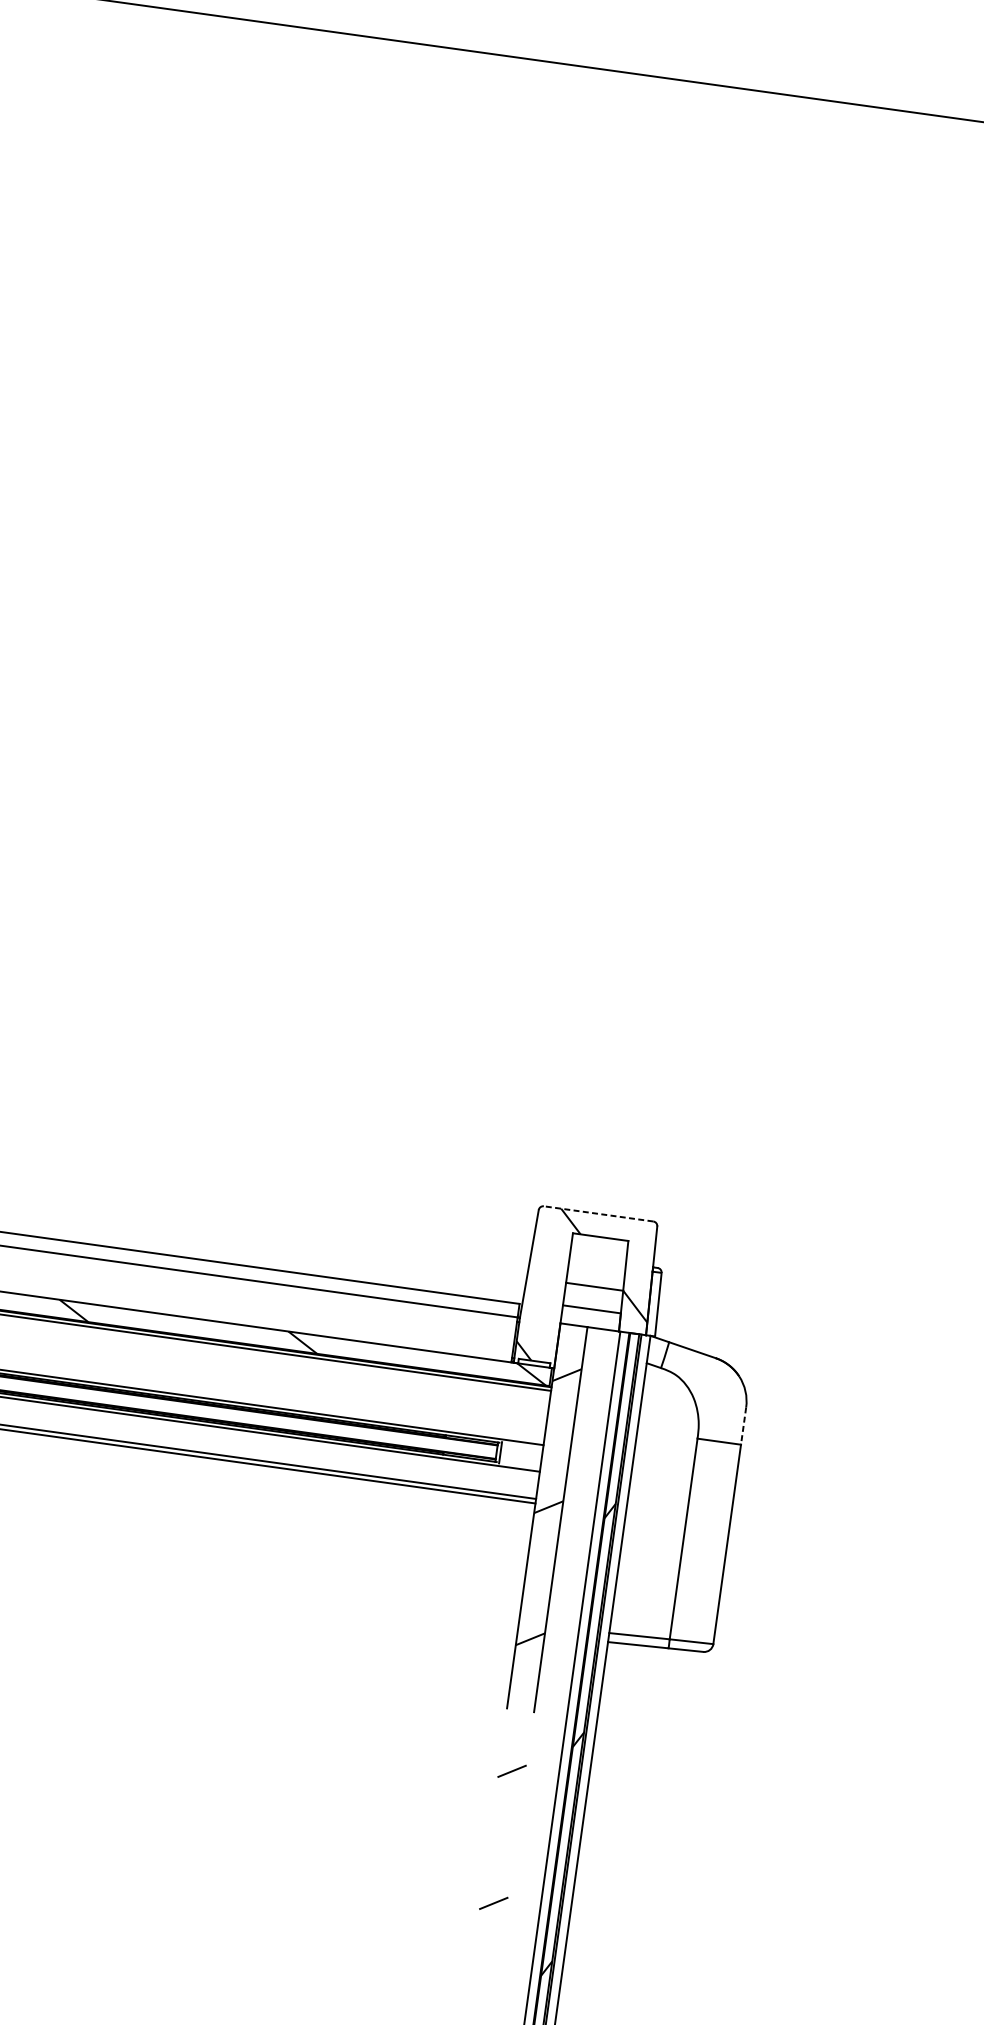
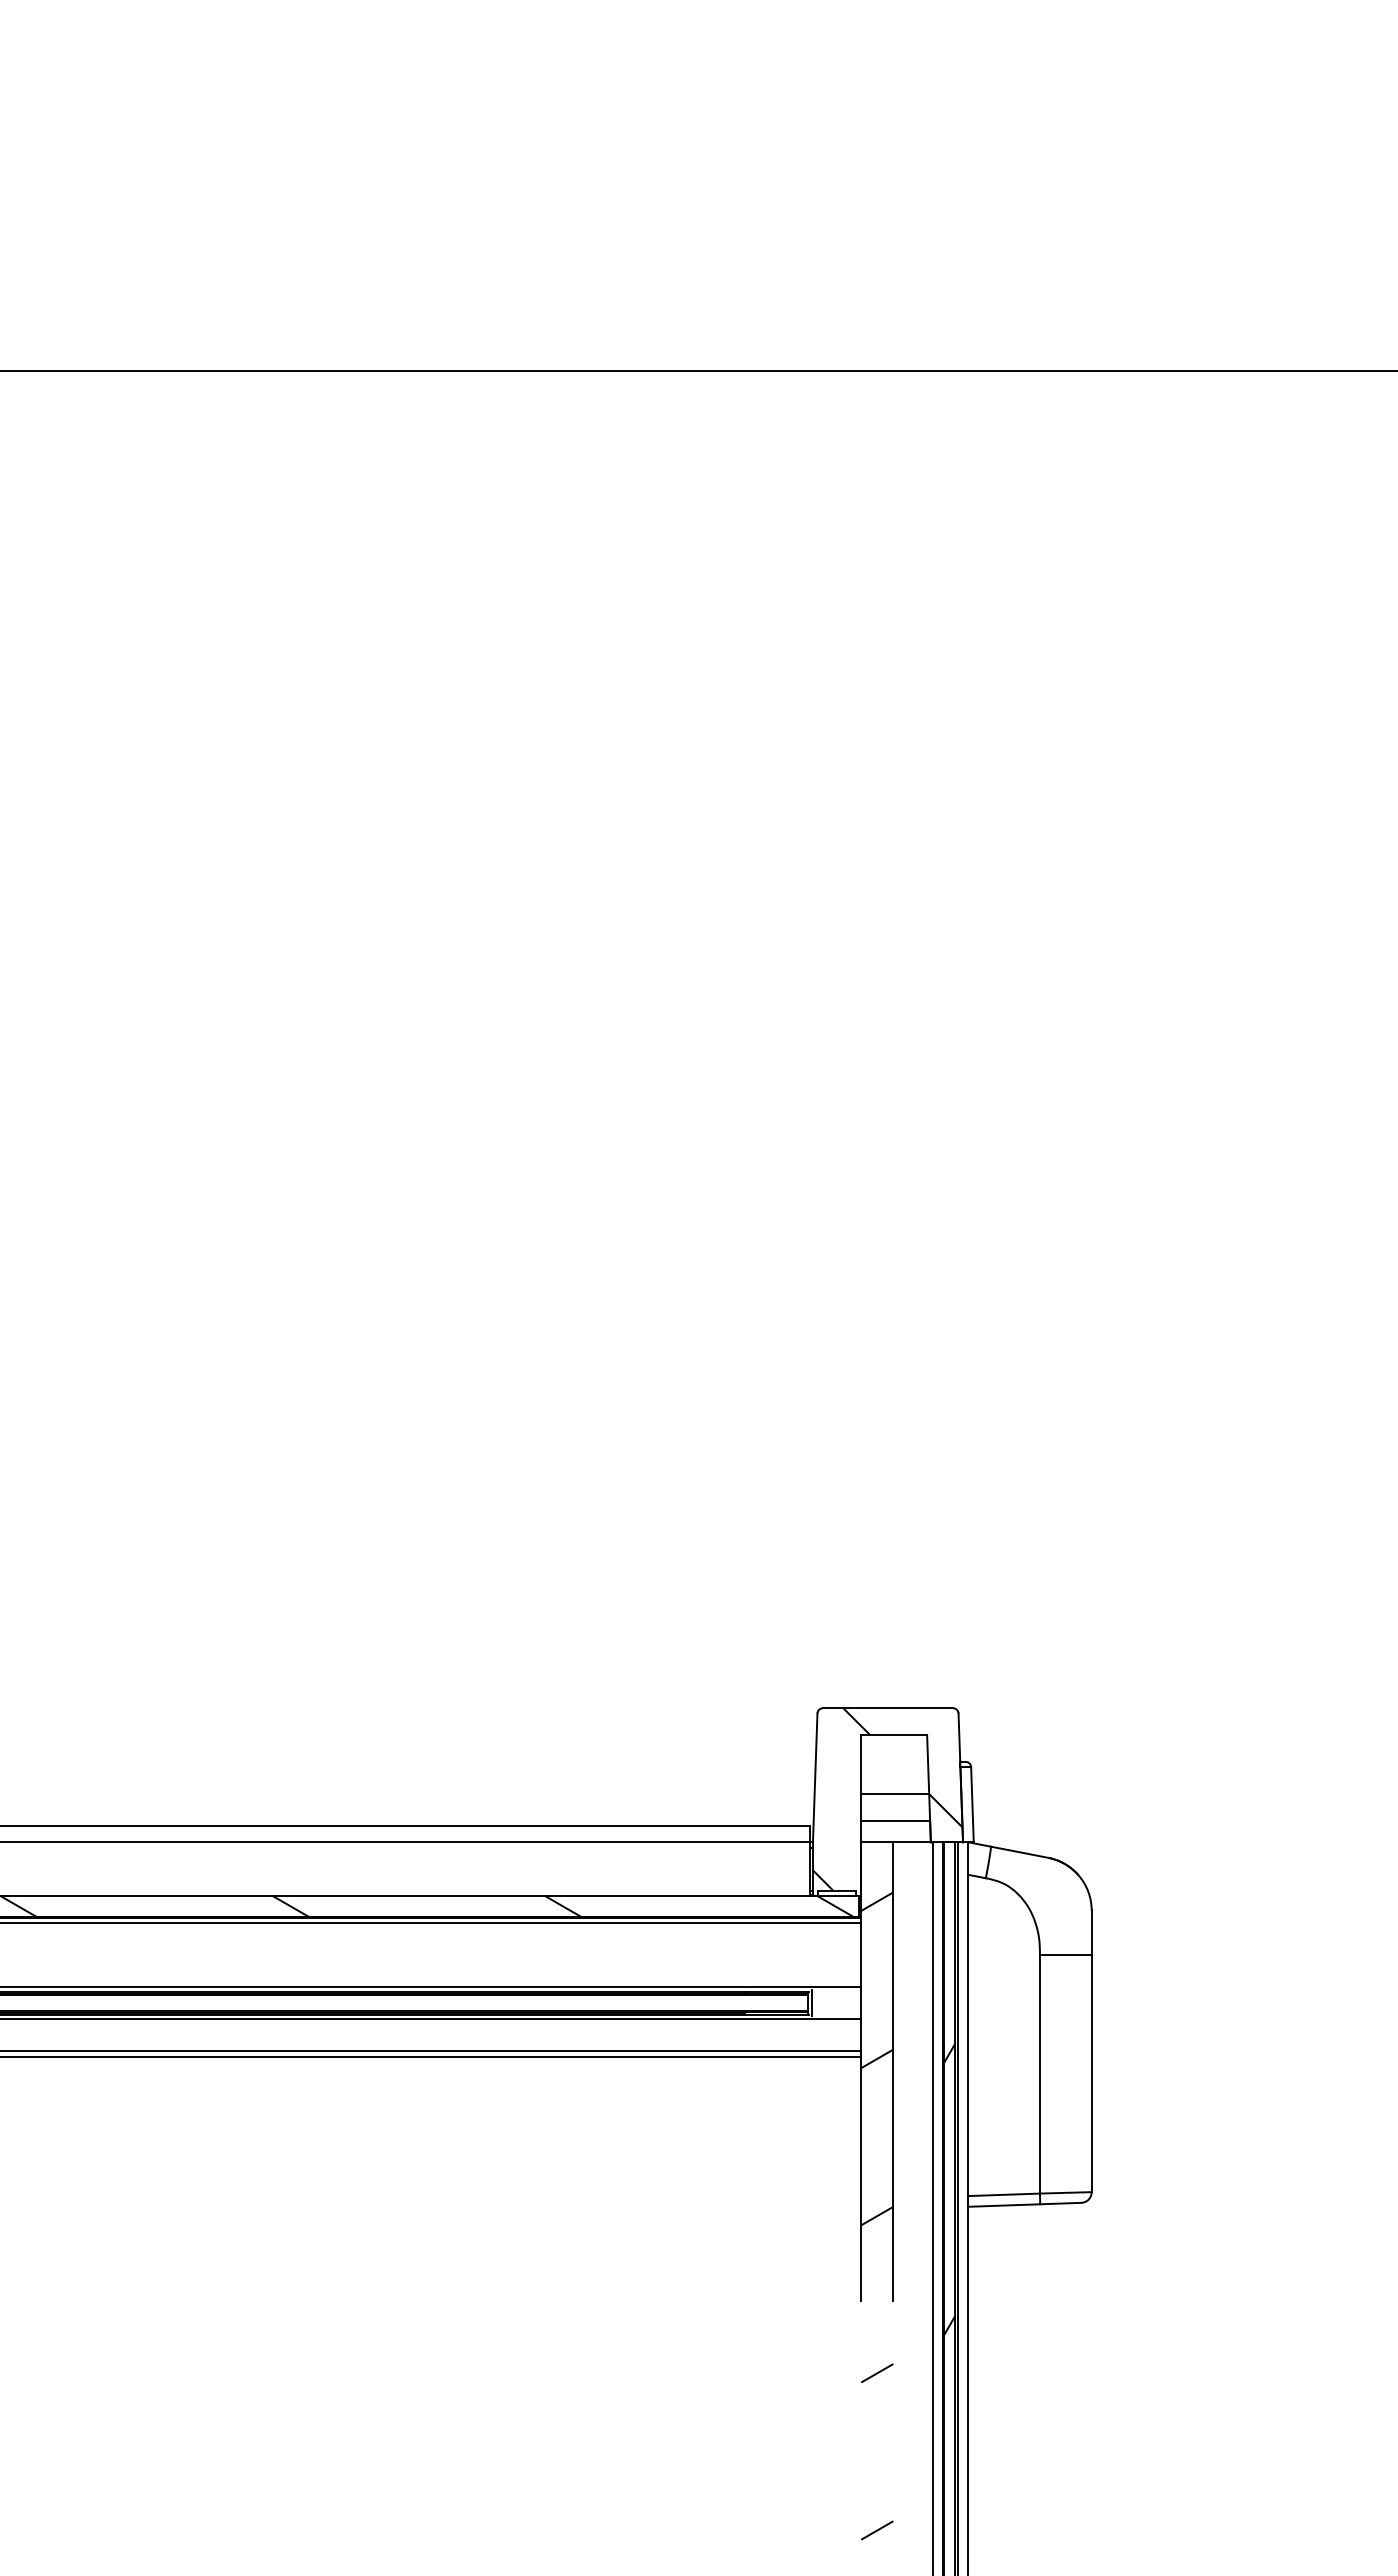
line: (598, 1214) -> (887, 1708), dashed -> solid
line: (743, 1426) -> (1091, 1933), dashed -> solid

